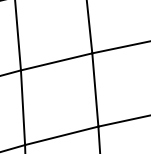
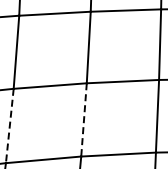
line: (95, 89) -> (84, 119), solid -> dashed
line: (22, 108) -> (9, 126), solid -> dashed

